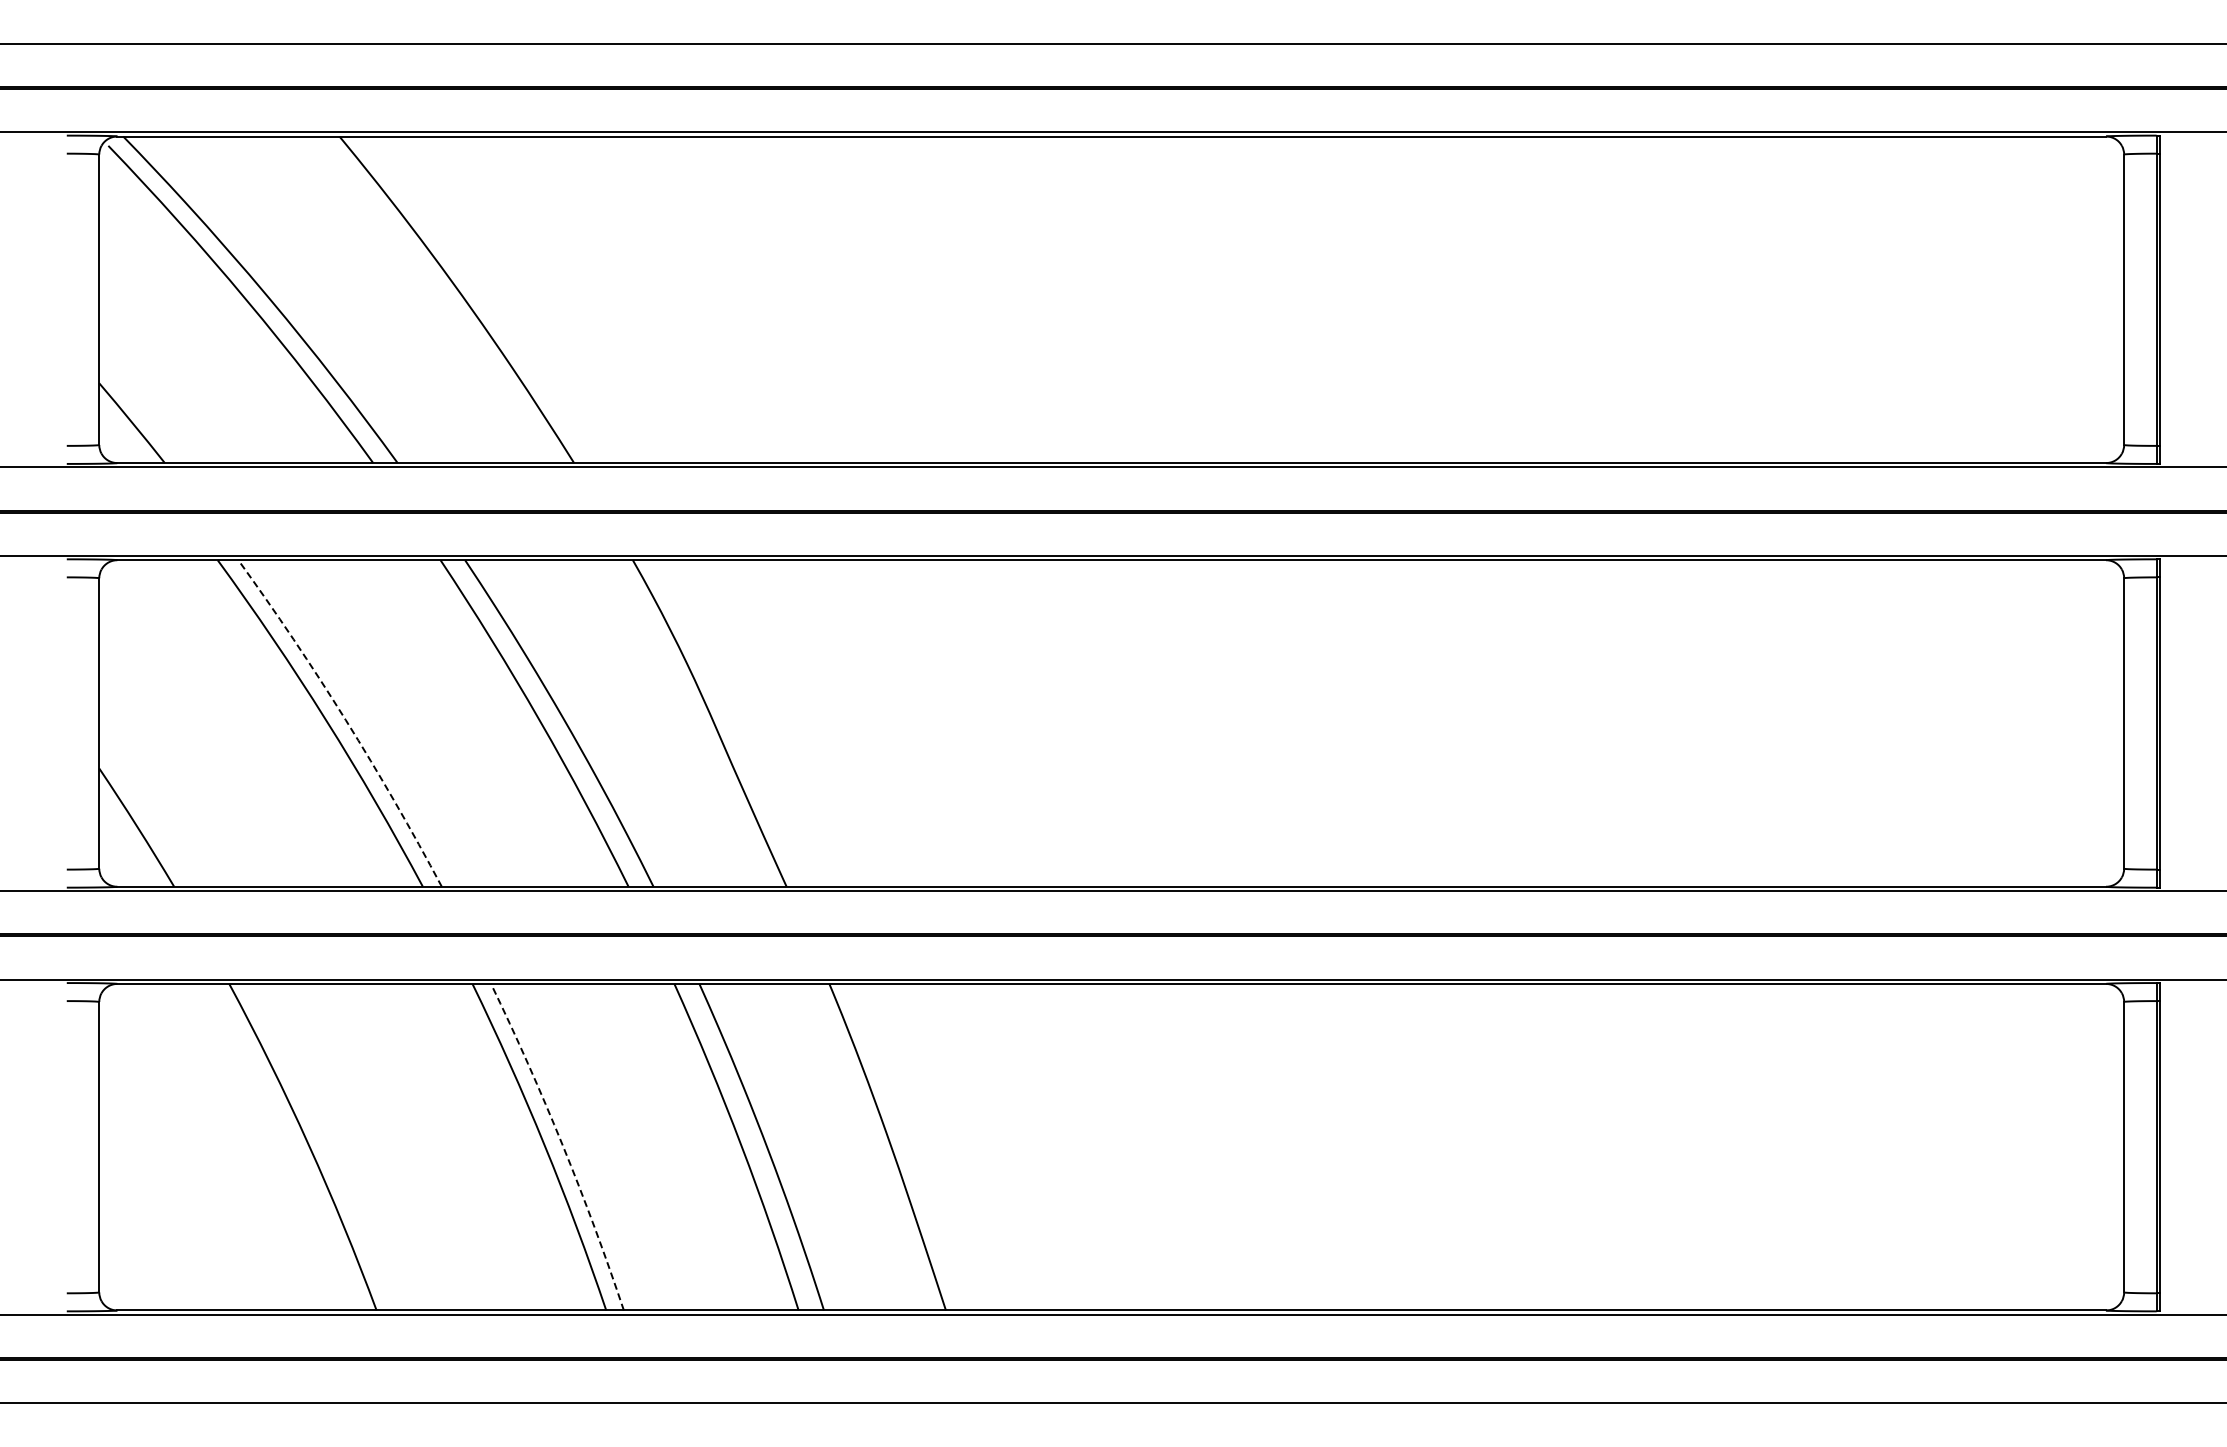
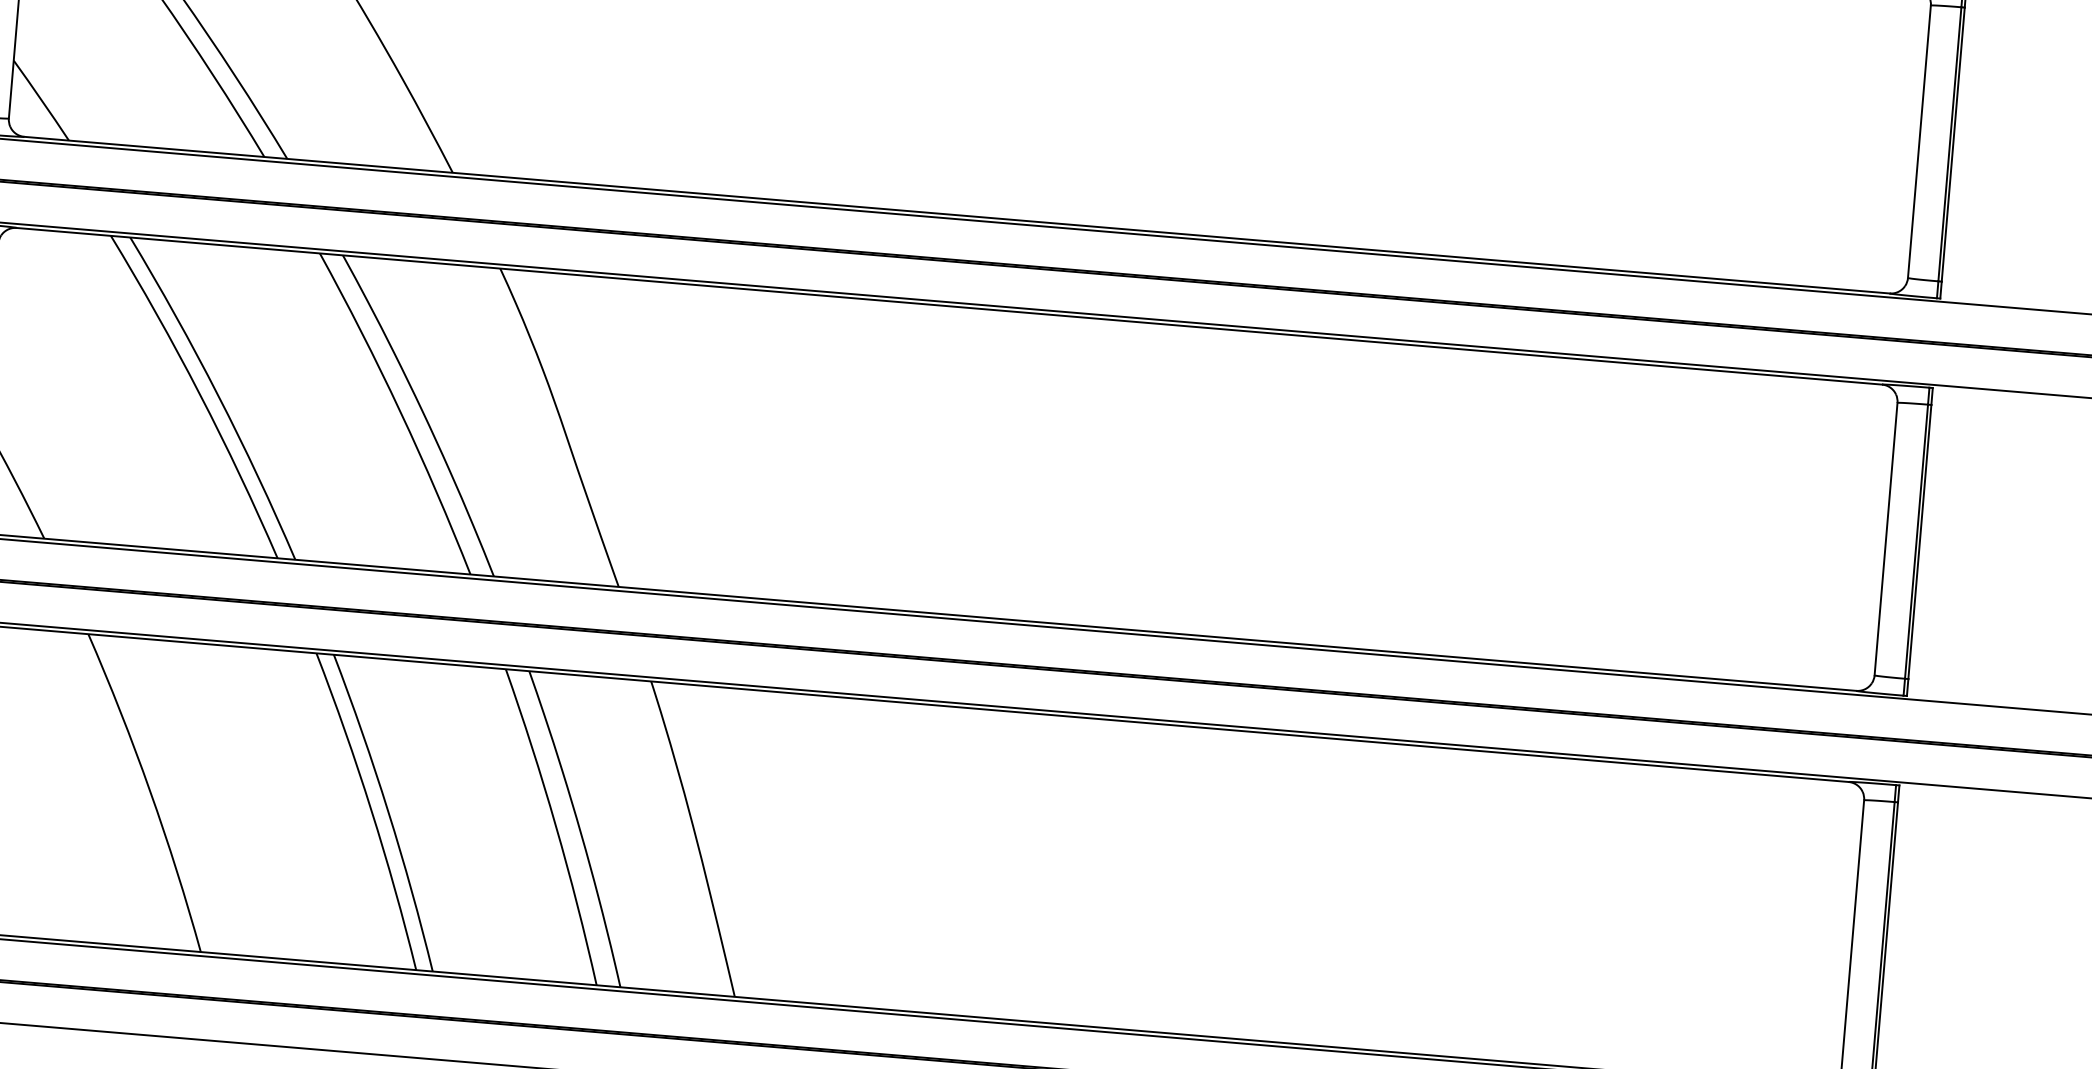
arc: (345, 720) -> (218, 396), dashed -> solid
arc: (562, 1145) -> (388, 811), dashed -> solid

